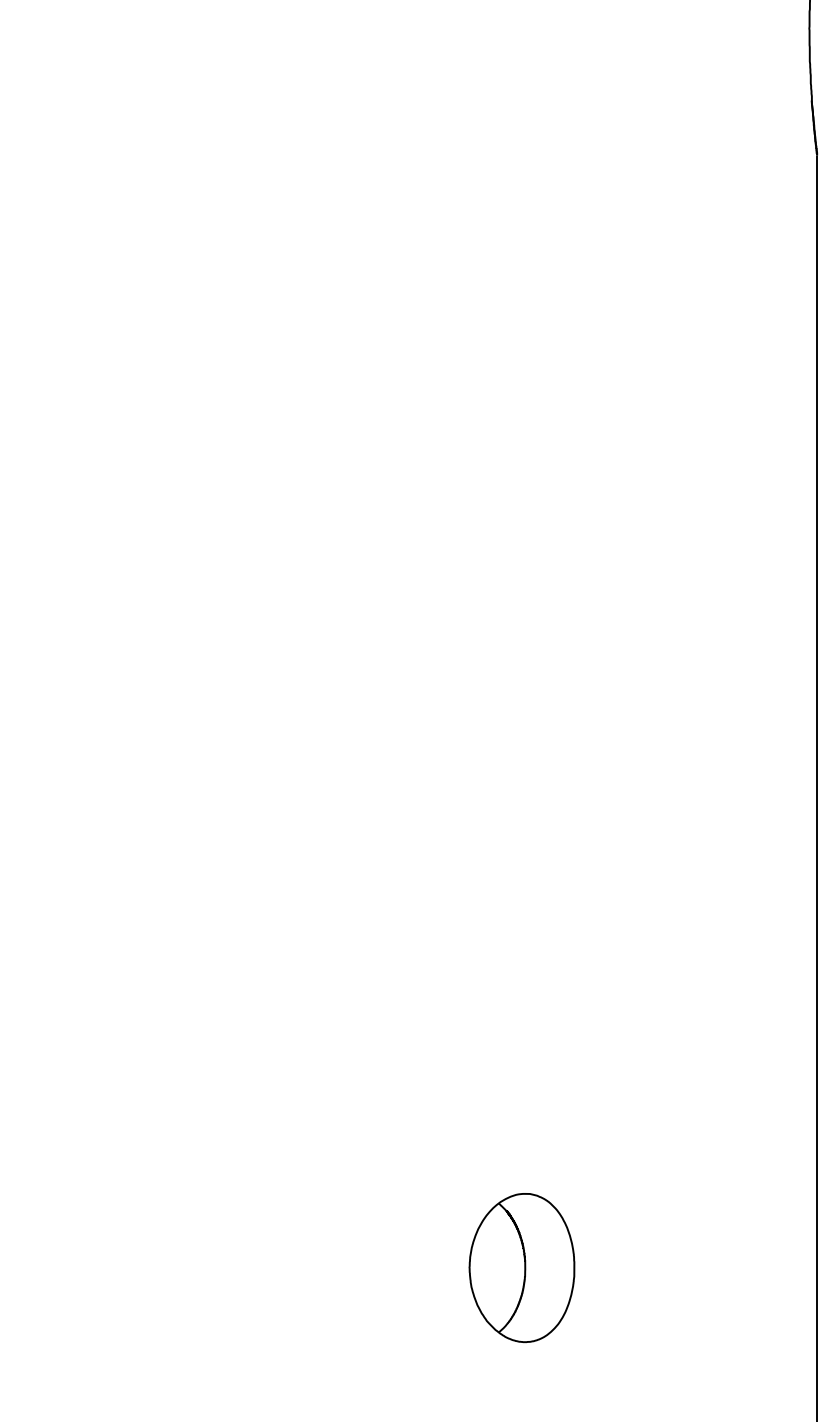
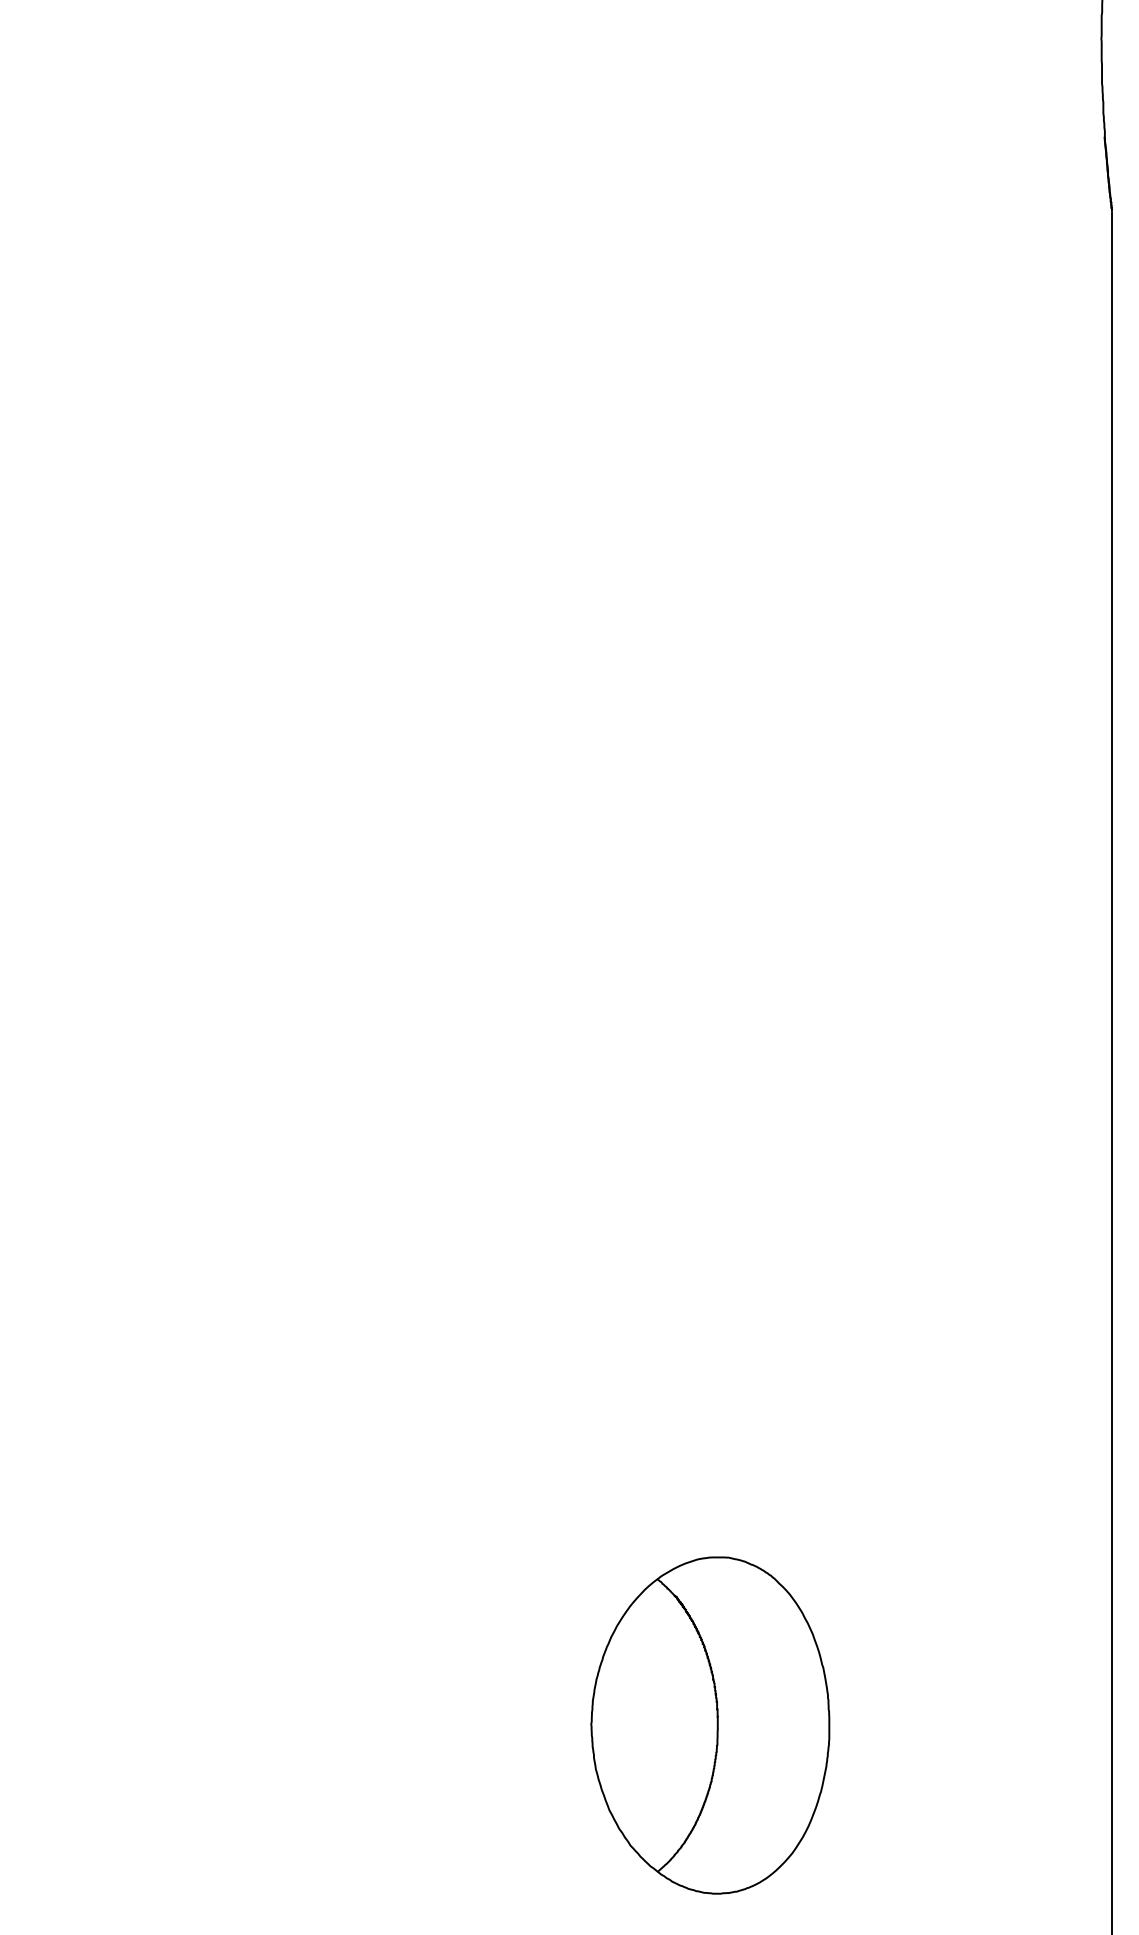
part: (521, 1267) -> (709, 1724), size x1.67

